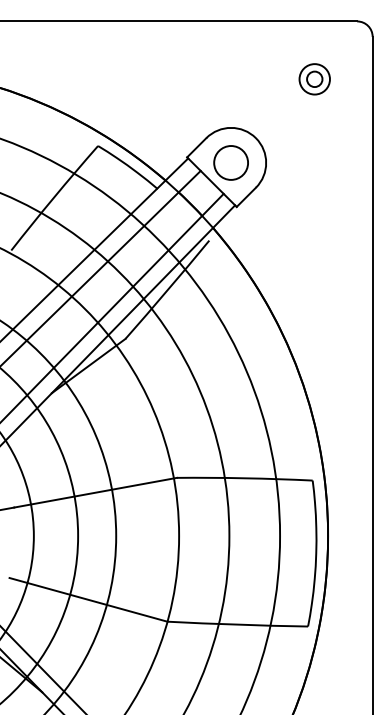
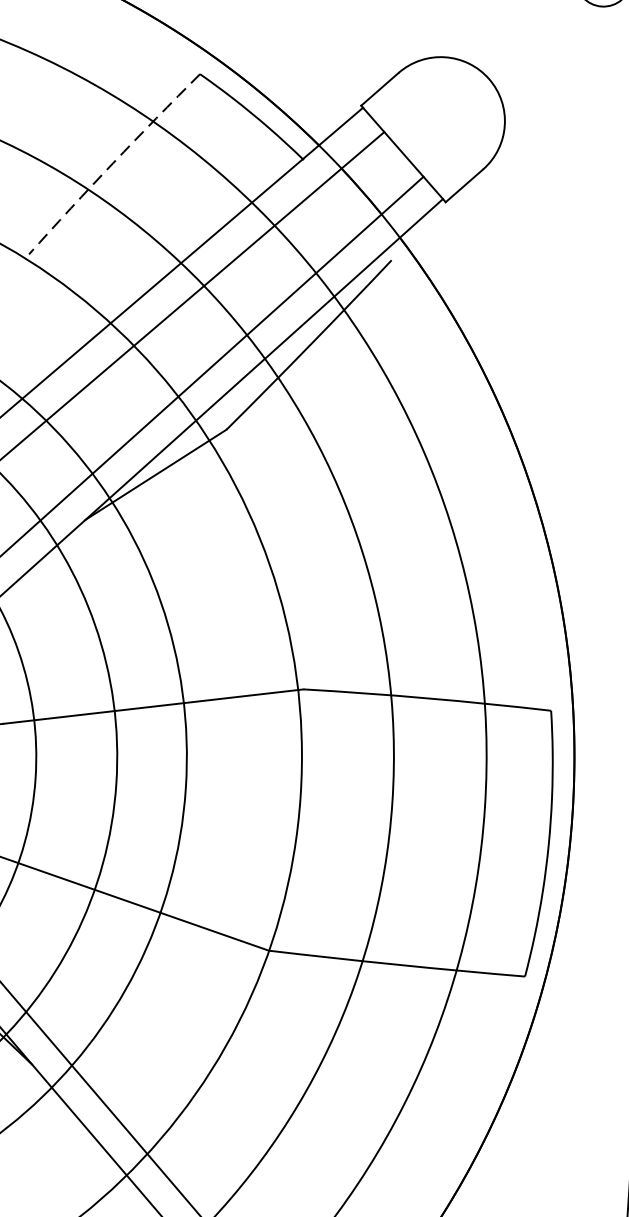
circle: (230, 162) -> (439, 120), removed
arc: (53, 197) -> (112, 162), solid -> dashed

